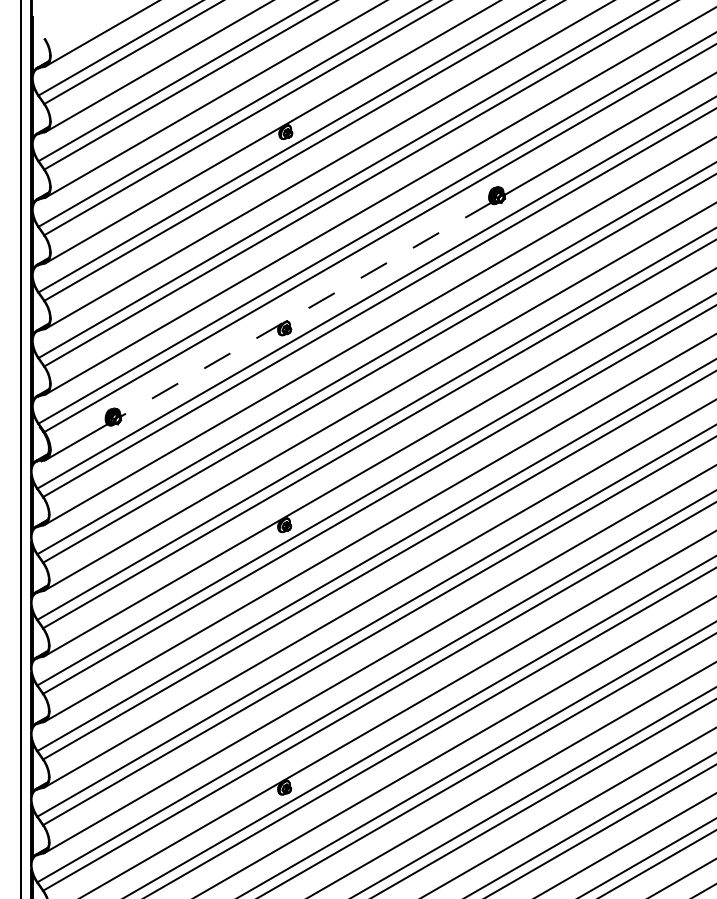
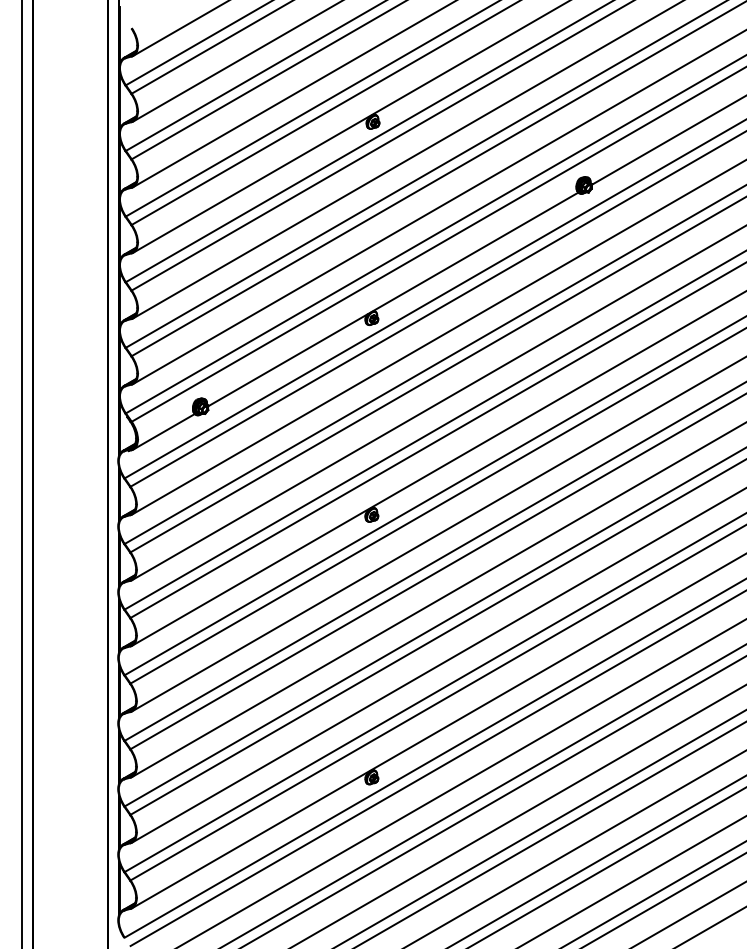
line: (306, 309) -> (393, 299), dashed -> solid

